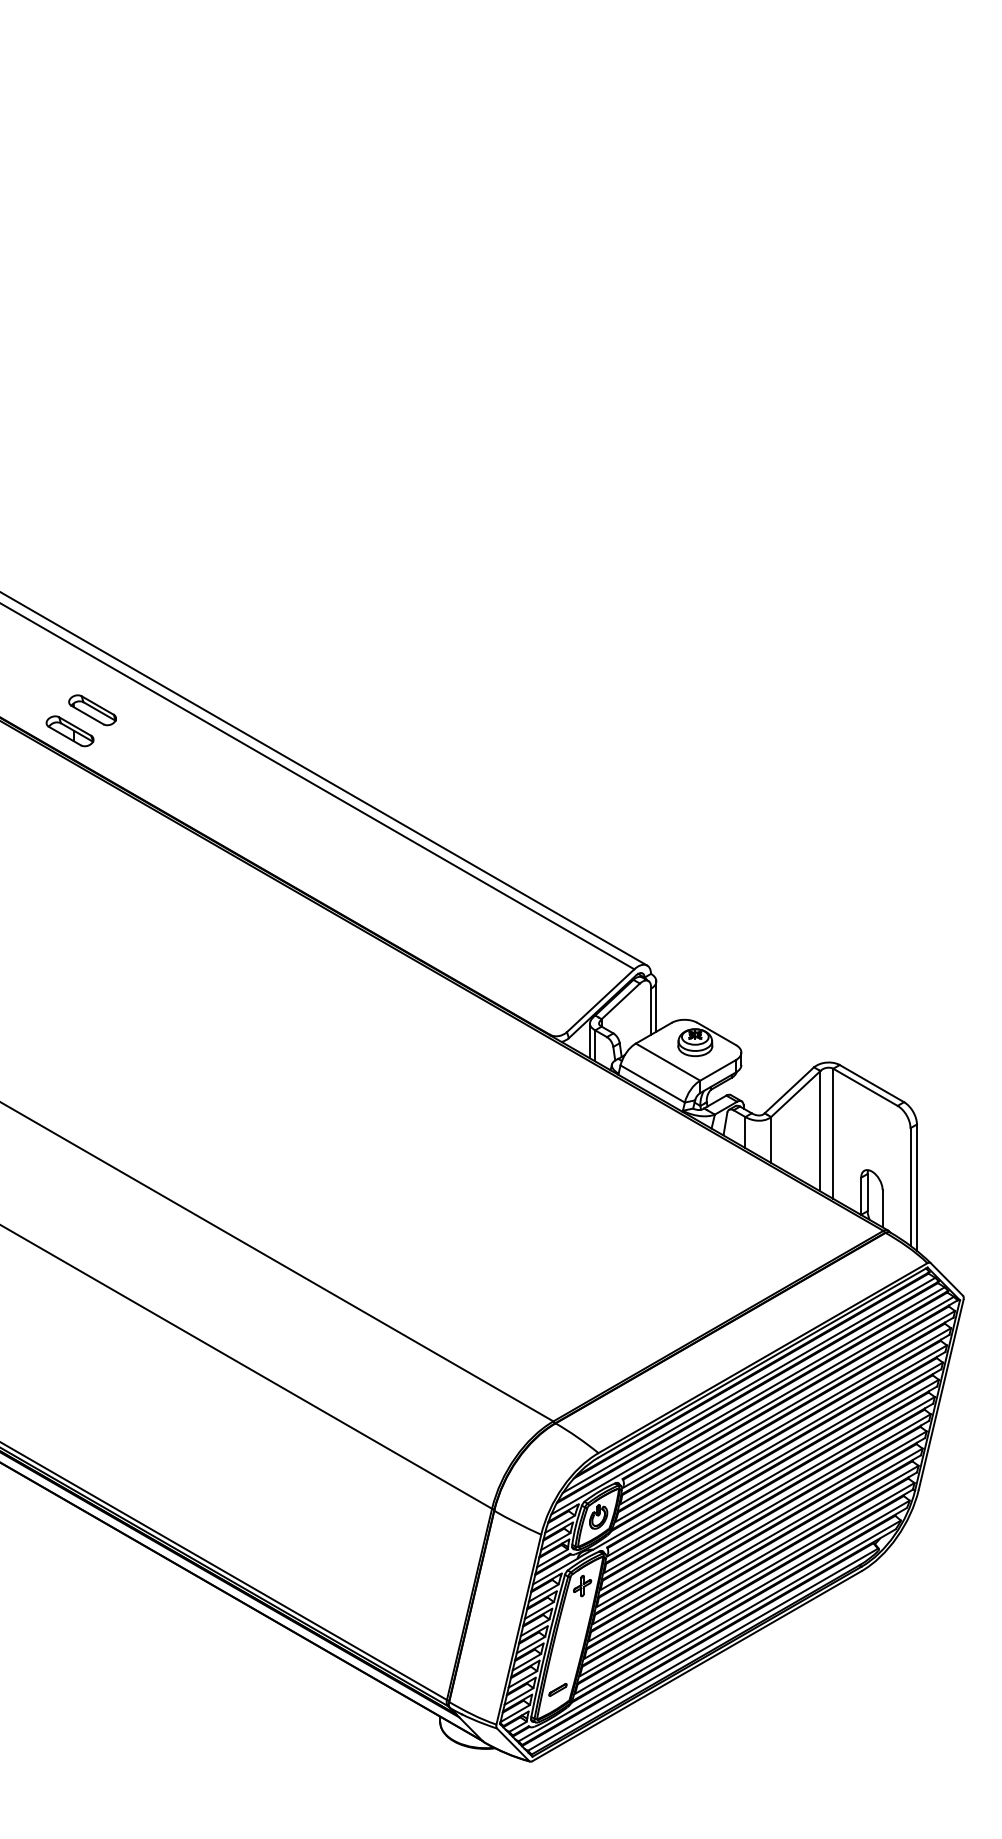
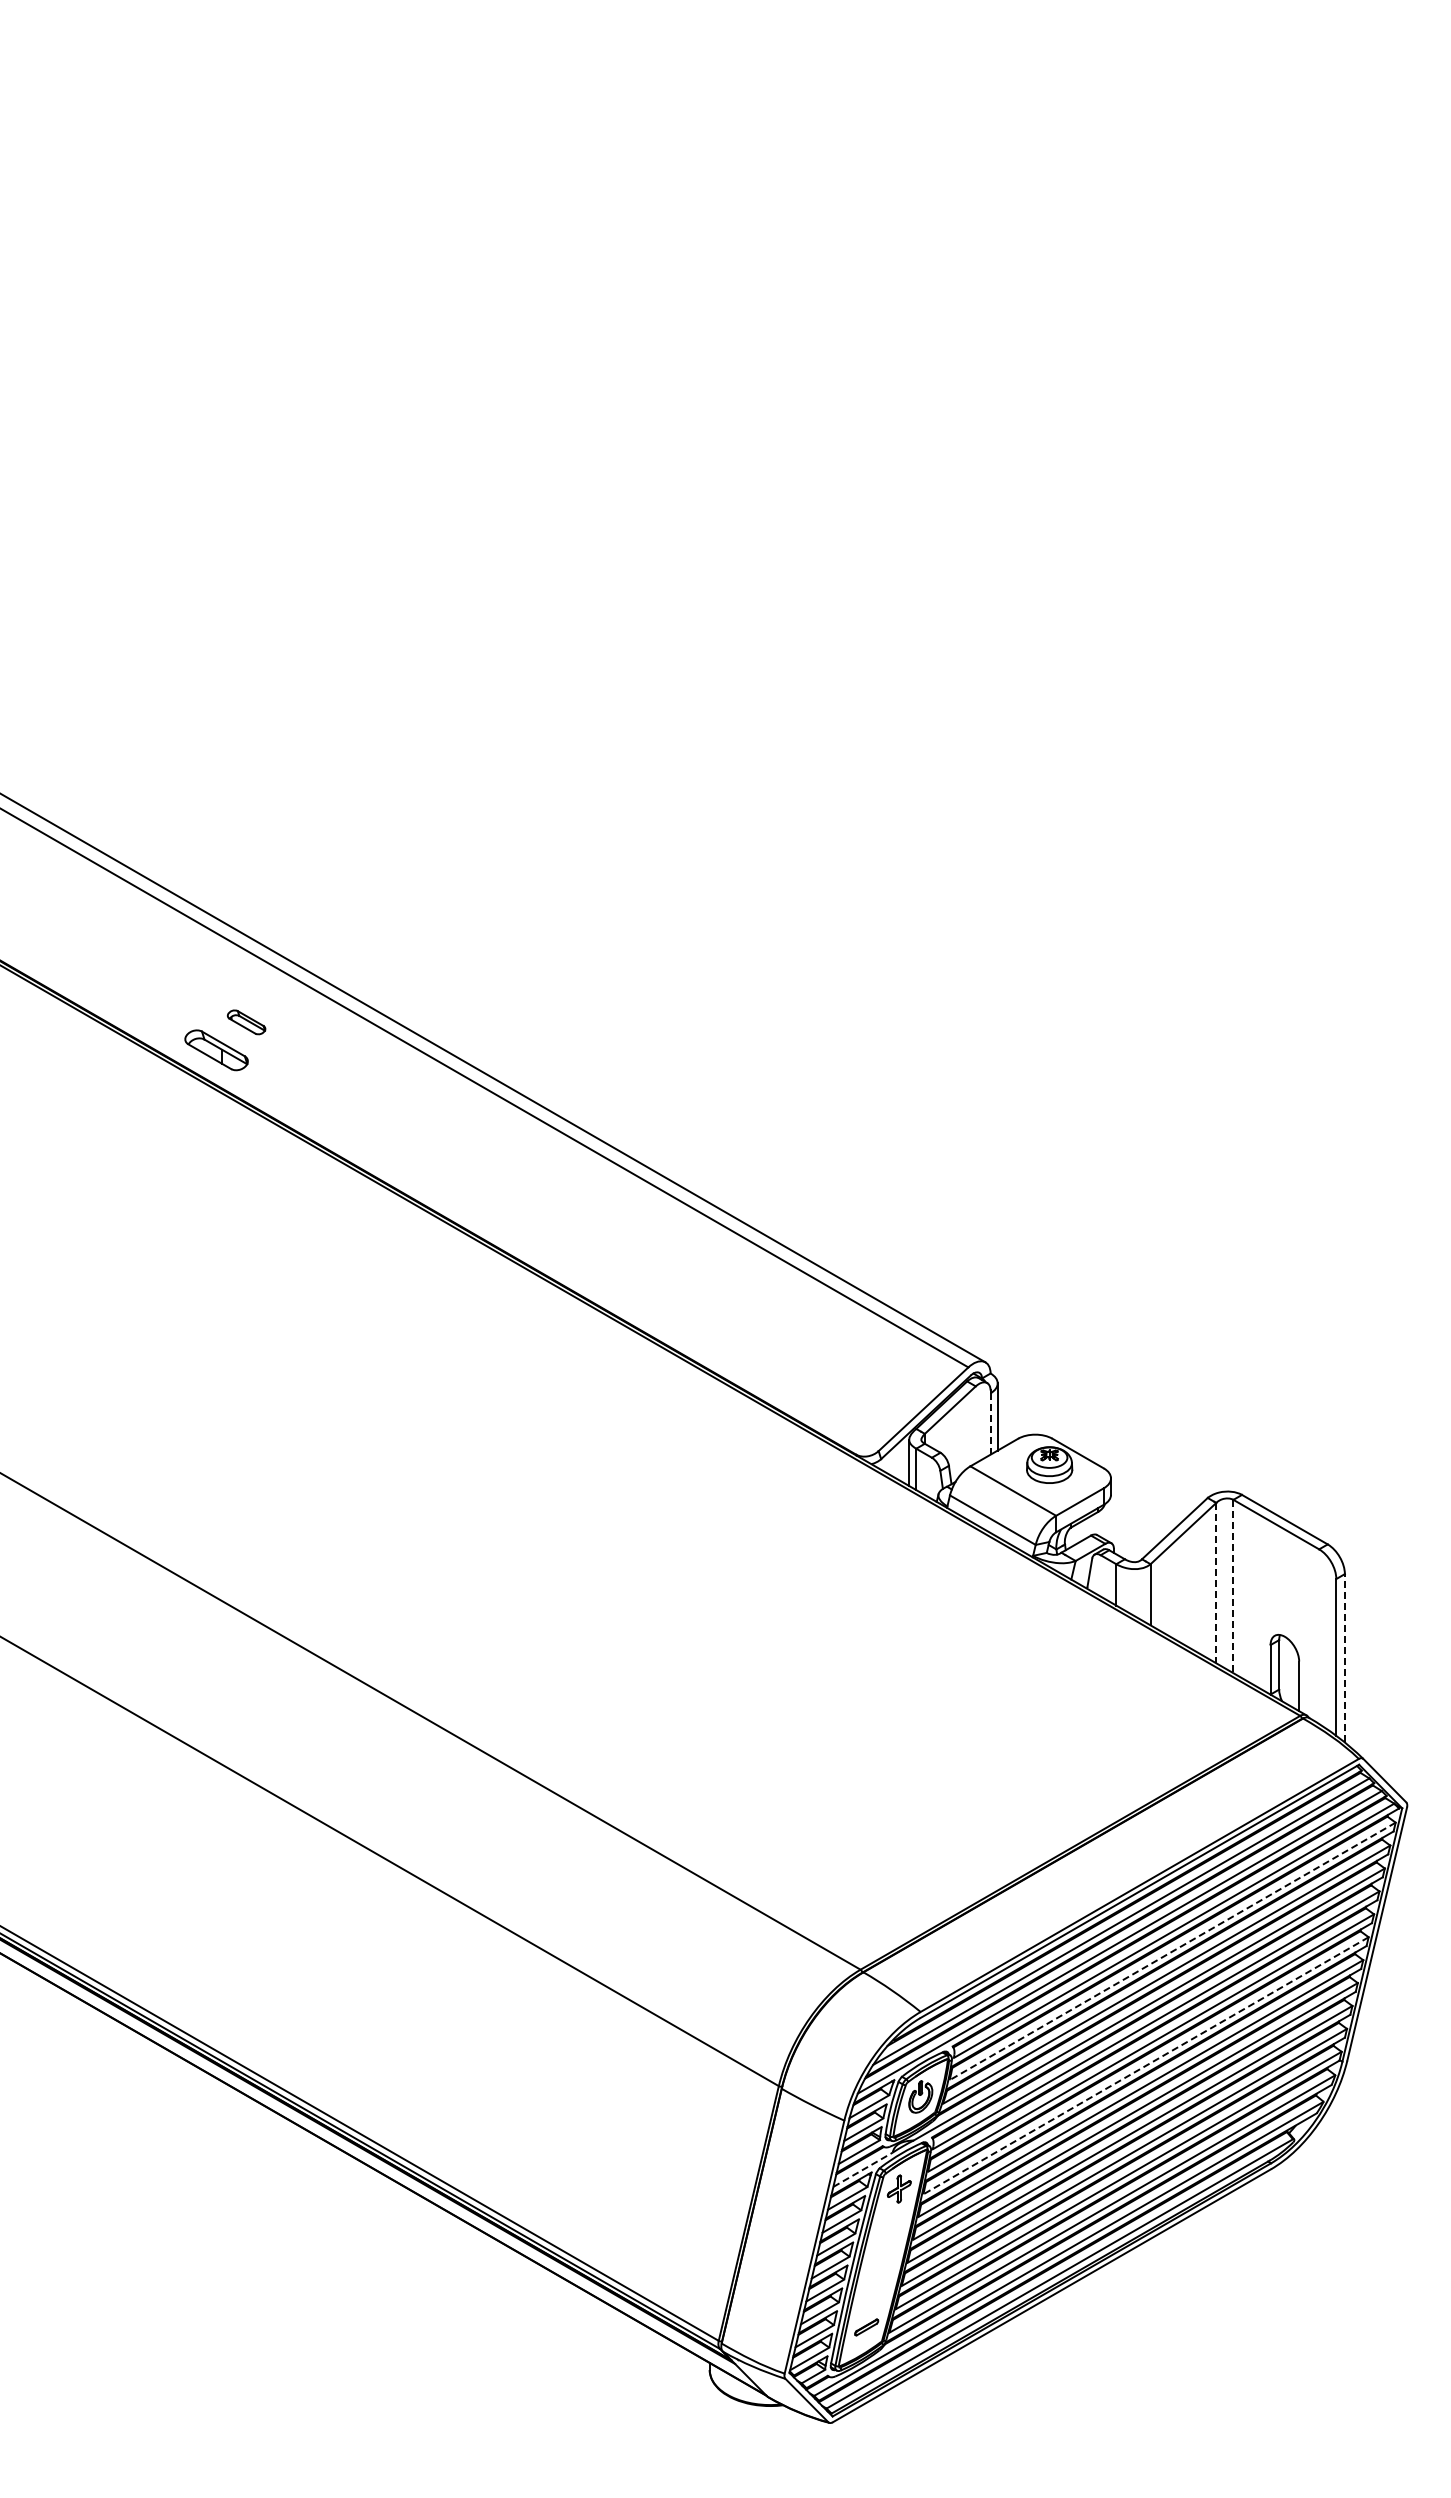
part: (92, 710) -> (246, 1022), size x0.6
line: (650, 1012) -> (990, 1424), solid -> dashed
line: (820, 1131) -> (1216, 1583), solid -> dashed
line: (833, 1133) -> (1233, 1586), solid -> dashed
line: (916, 1187) -> (1344, 1657), solid -> dashed
line: (787, 1407) -> (1172, 1951), solid -> dashed
line: (767, 1494) -> (1145, 2066), solid -> dashed
line: (555, 1571) -> (863, 2169), solid -> dashed

